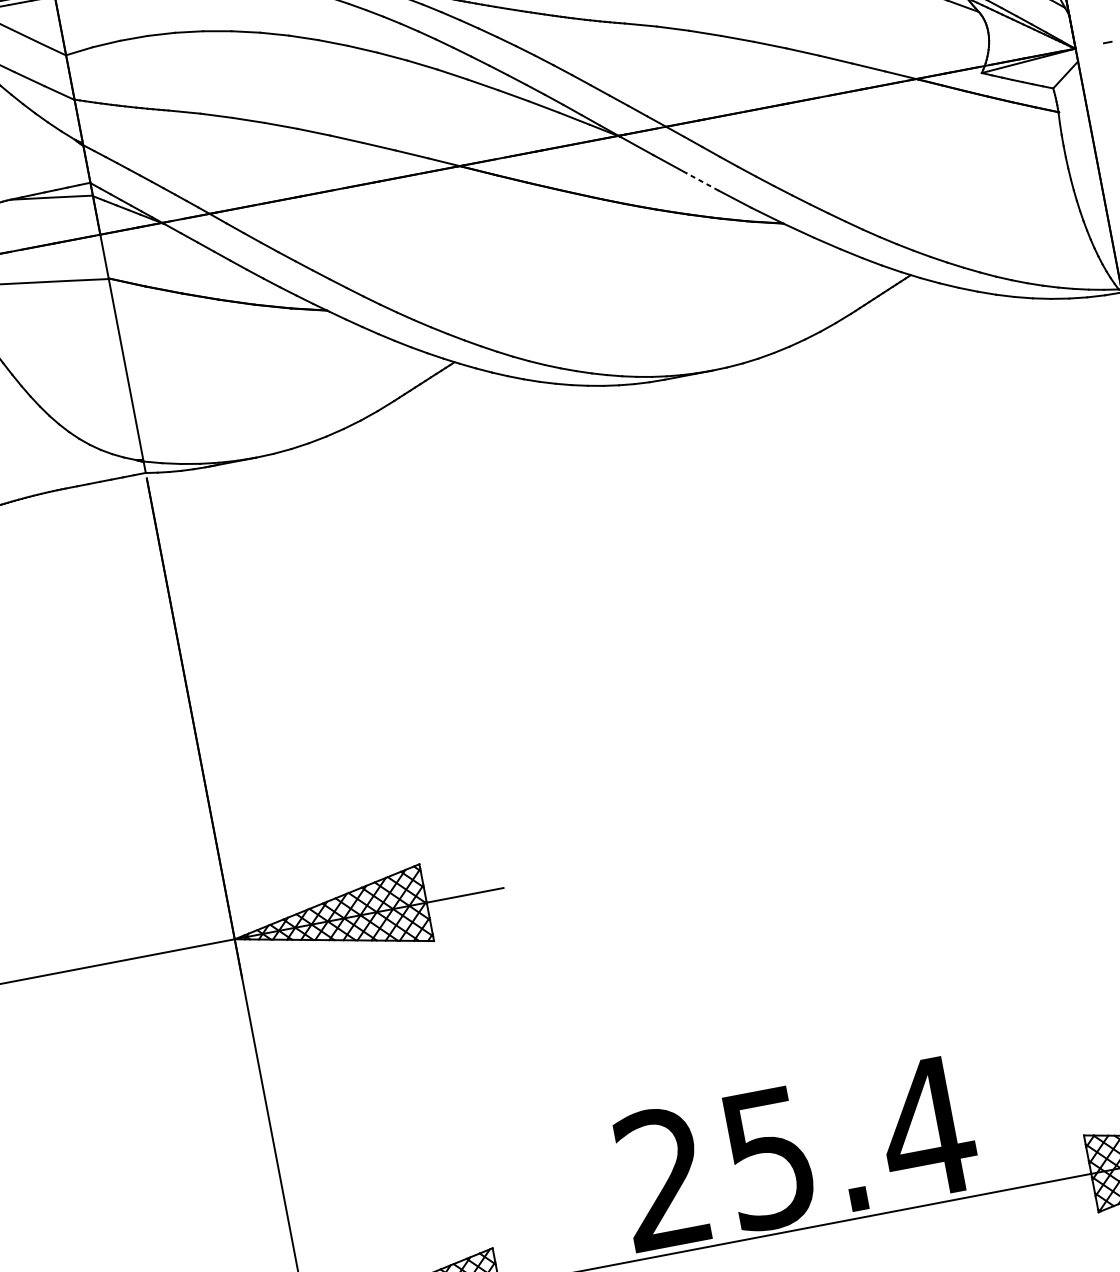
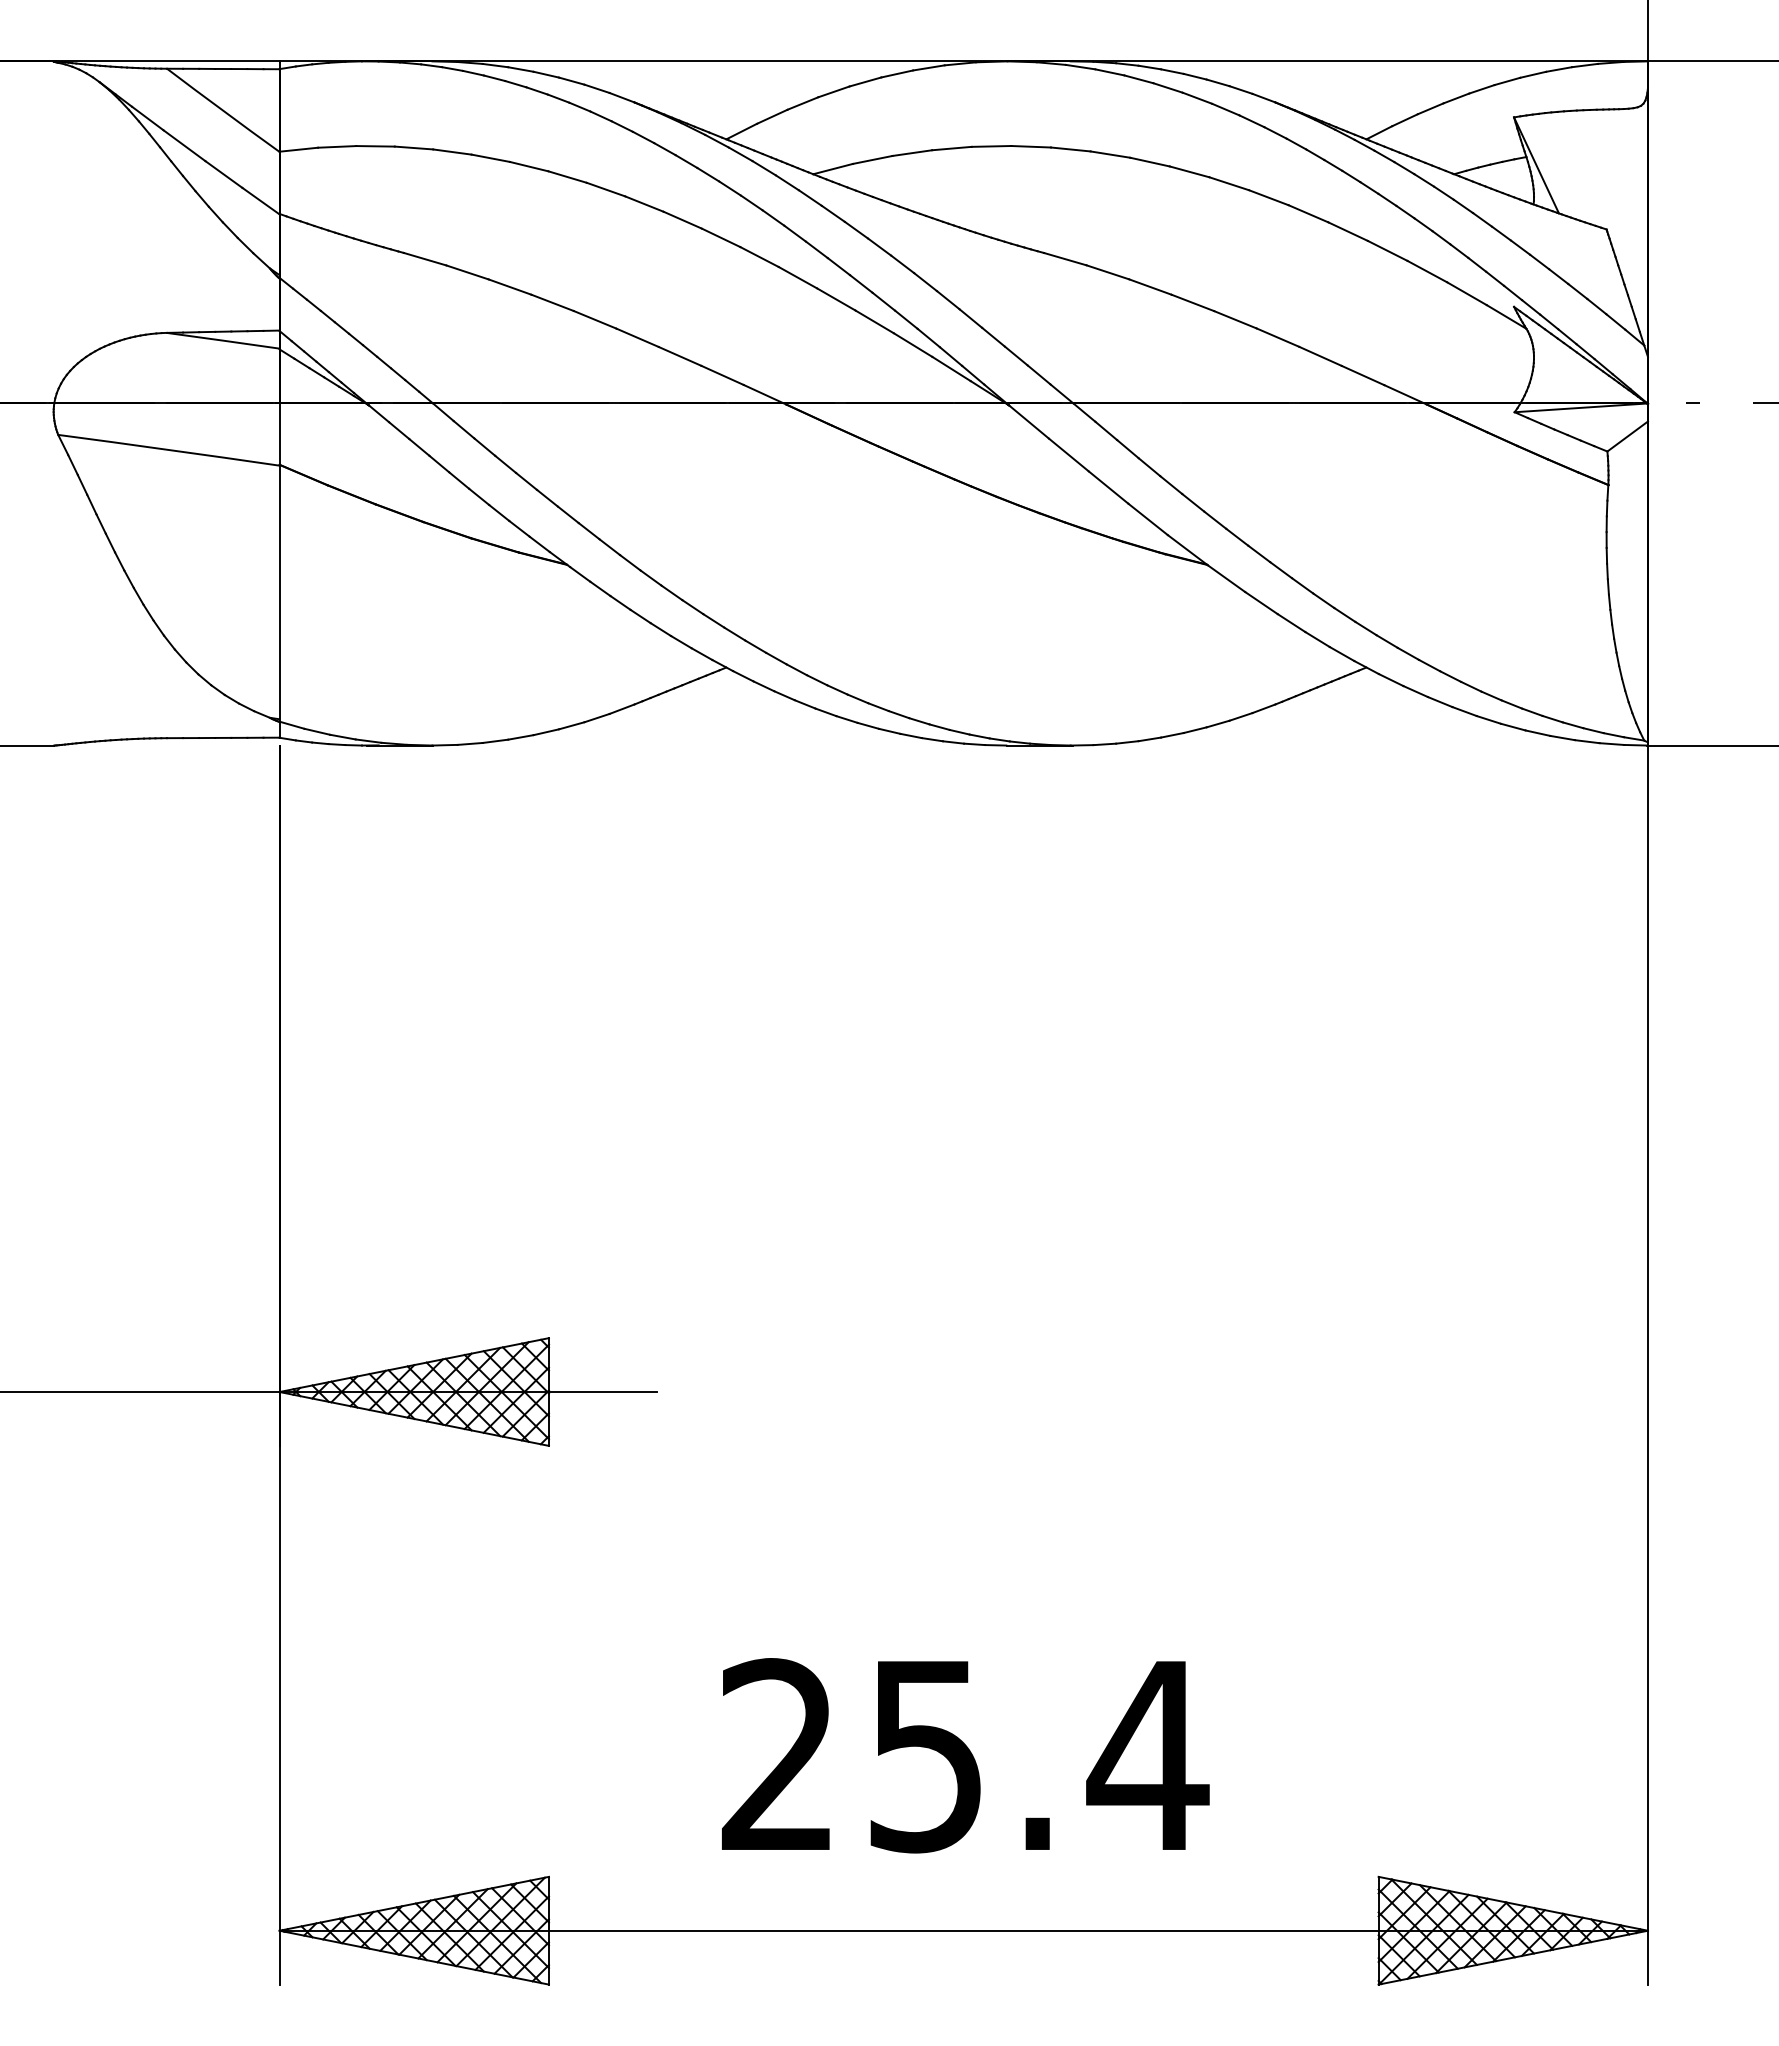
line: (702, 181) -> (1108, 487), dashed -> solid
text: (796, 1153) -> (965, 1755), moved

